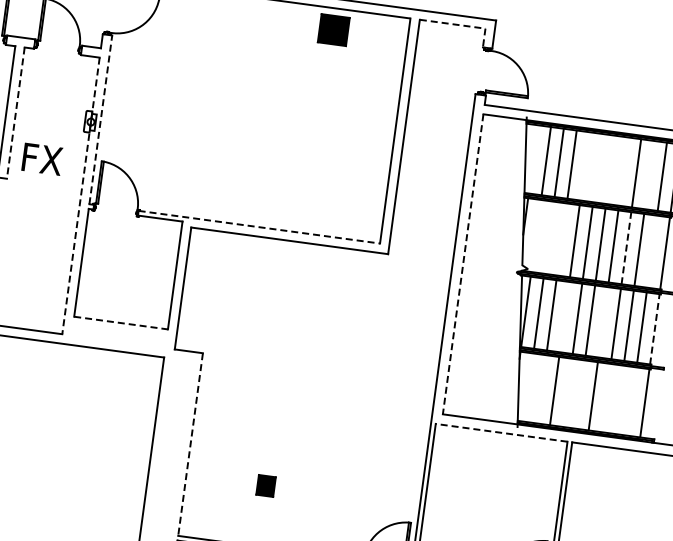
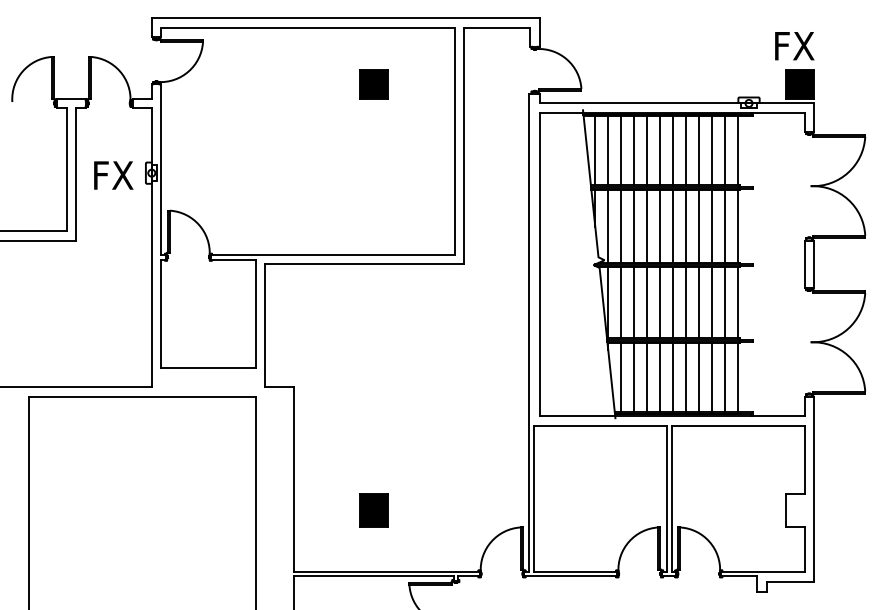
line: (462, 25) -> (507, 27), dashed -> solid
part: (333, 30) -> (373, 84), moved
line: (16, 113) -> (76, 174), dashed -> solid
line: (101, 119) -> (161, 169), dashed -> solid
text: (42, 159) -> (113, 175), moved
line: (533, 159) -> (595, 150), added
line: (585, 166) -> (647, 150), added
line: (598, 167) -> (660, 150), added
line: (611, 169) -> (673, 150), added
line: (623, 171) -> (686, 150), added
line: (649, 174) -> (712, 150), added
line: (80, 195) -> (151, 247), dashed -> solid
line: (259, 226) -> (332, 254), dashed -> solid
line: (536, 236) -> (608, 226), added
line: (549, 237) -> (621, 226), added
line: (562, 239) -> (634, 226), added
line: (626, 247) -> (699, 225), dashed -> solid
line: (652, 251) -> (725, 226), added
line: (462, 264) -> (539, 264), dashed -> solid
line: (564, 316) -> (647, 302), added
line: (603, 321) -> (686, 302), added
line: (121, 323) -> (209, 368), dashed -> solid
line: (655, 328) -> (738, 302), dashed -> solid
line: (529, 387) -> (621, 377), added
line: (541, 389) -> (634, 377), added
line: (567, 392) -> (660, 377), added
line: (580, 394) -> (673, 377), added
line: (606, 397) -> (699, 377), added
line: (619, 399) -> (712, 377), added
line: (632, 401) -> (725, 377), added
line: (500, 433) -> (599, 426), dashed -> solid
line: (190, 444) -> (293, 479), dashed -> solid
part: (265, 486) -> (373, 510), size x1.67

